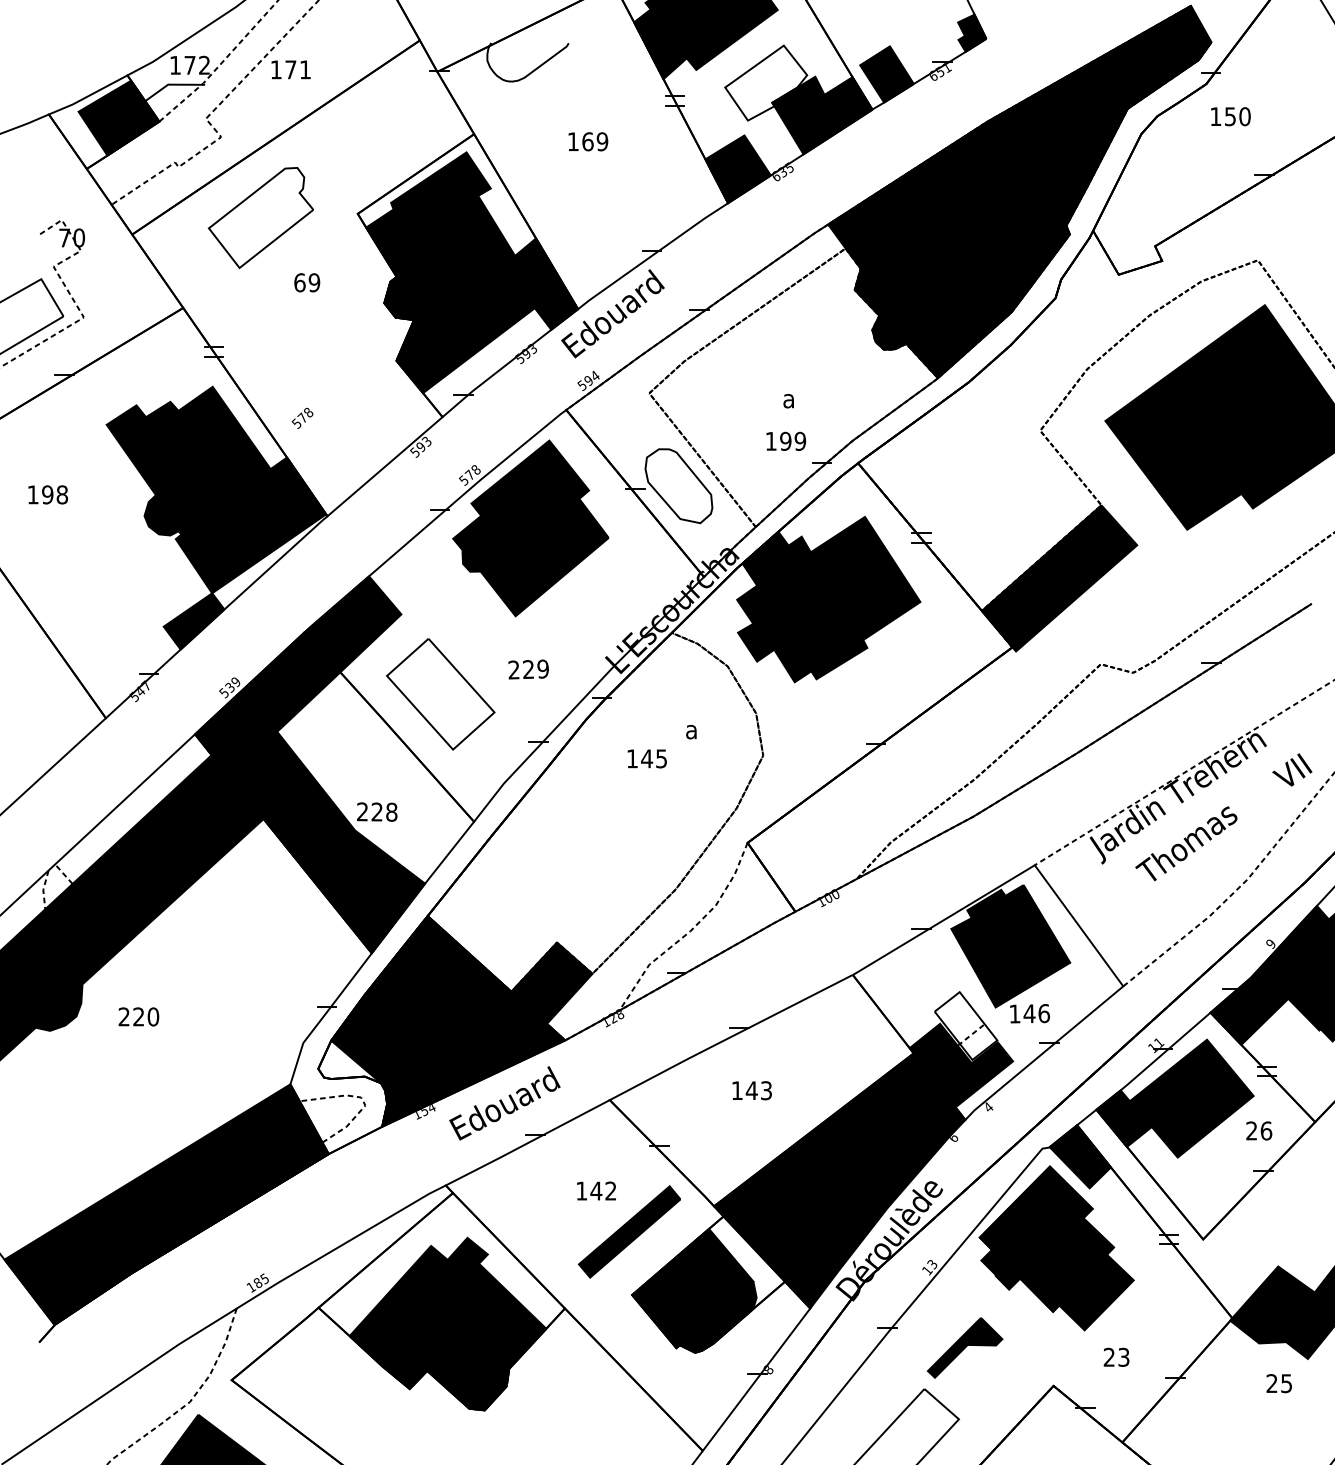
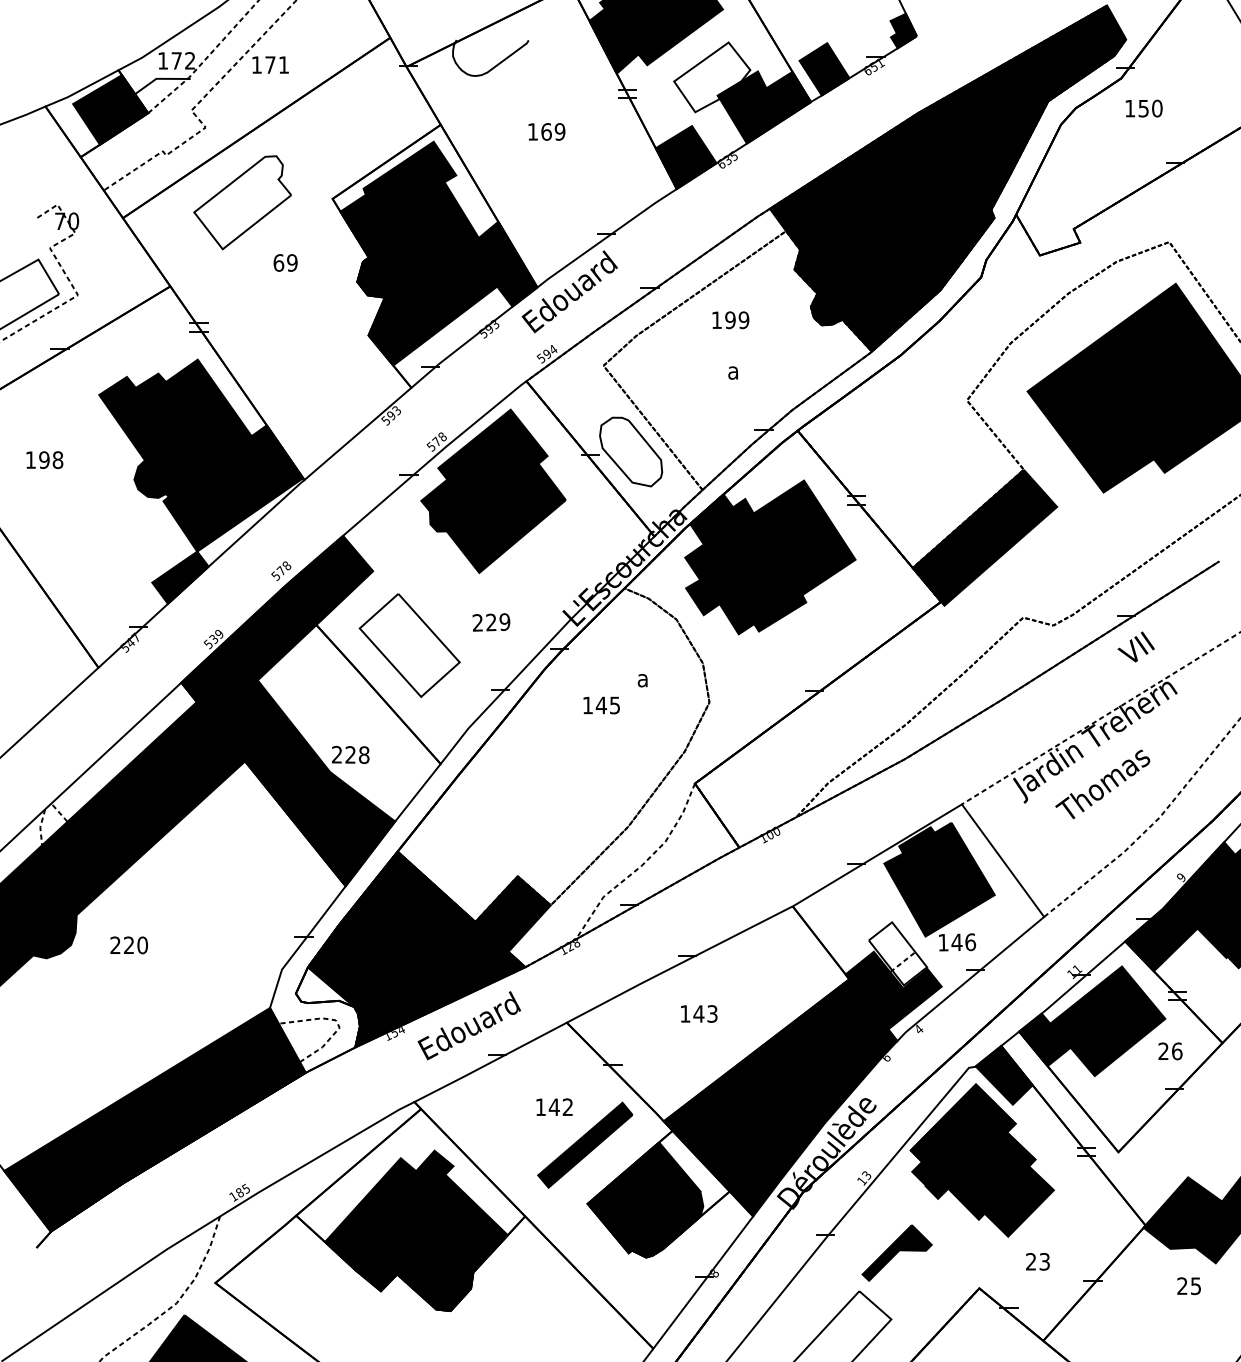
text: (302, 417) -> (281, 570), moved
text: (786, 440) -> (731, 319), moved
text: (1292, 769) -> (1136, 646), moved

